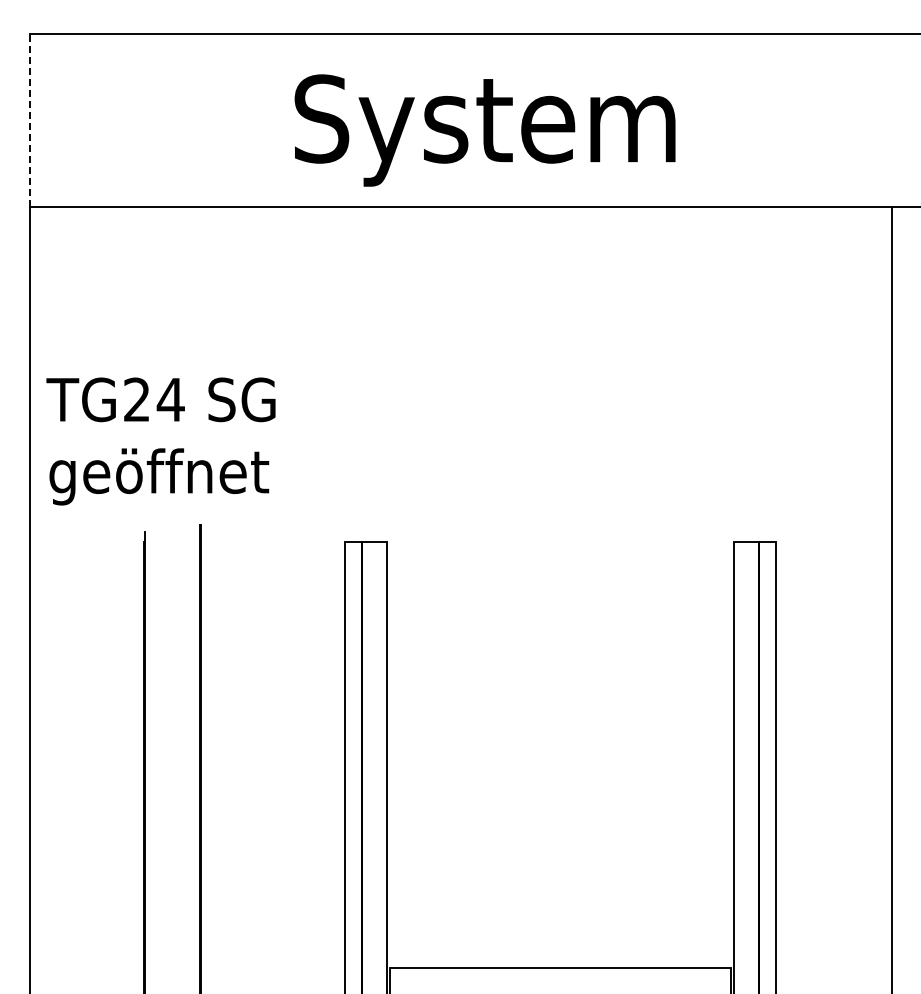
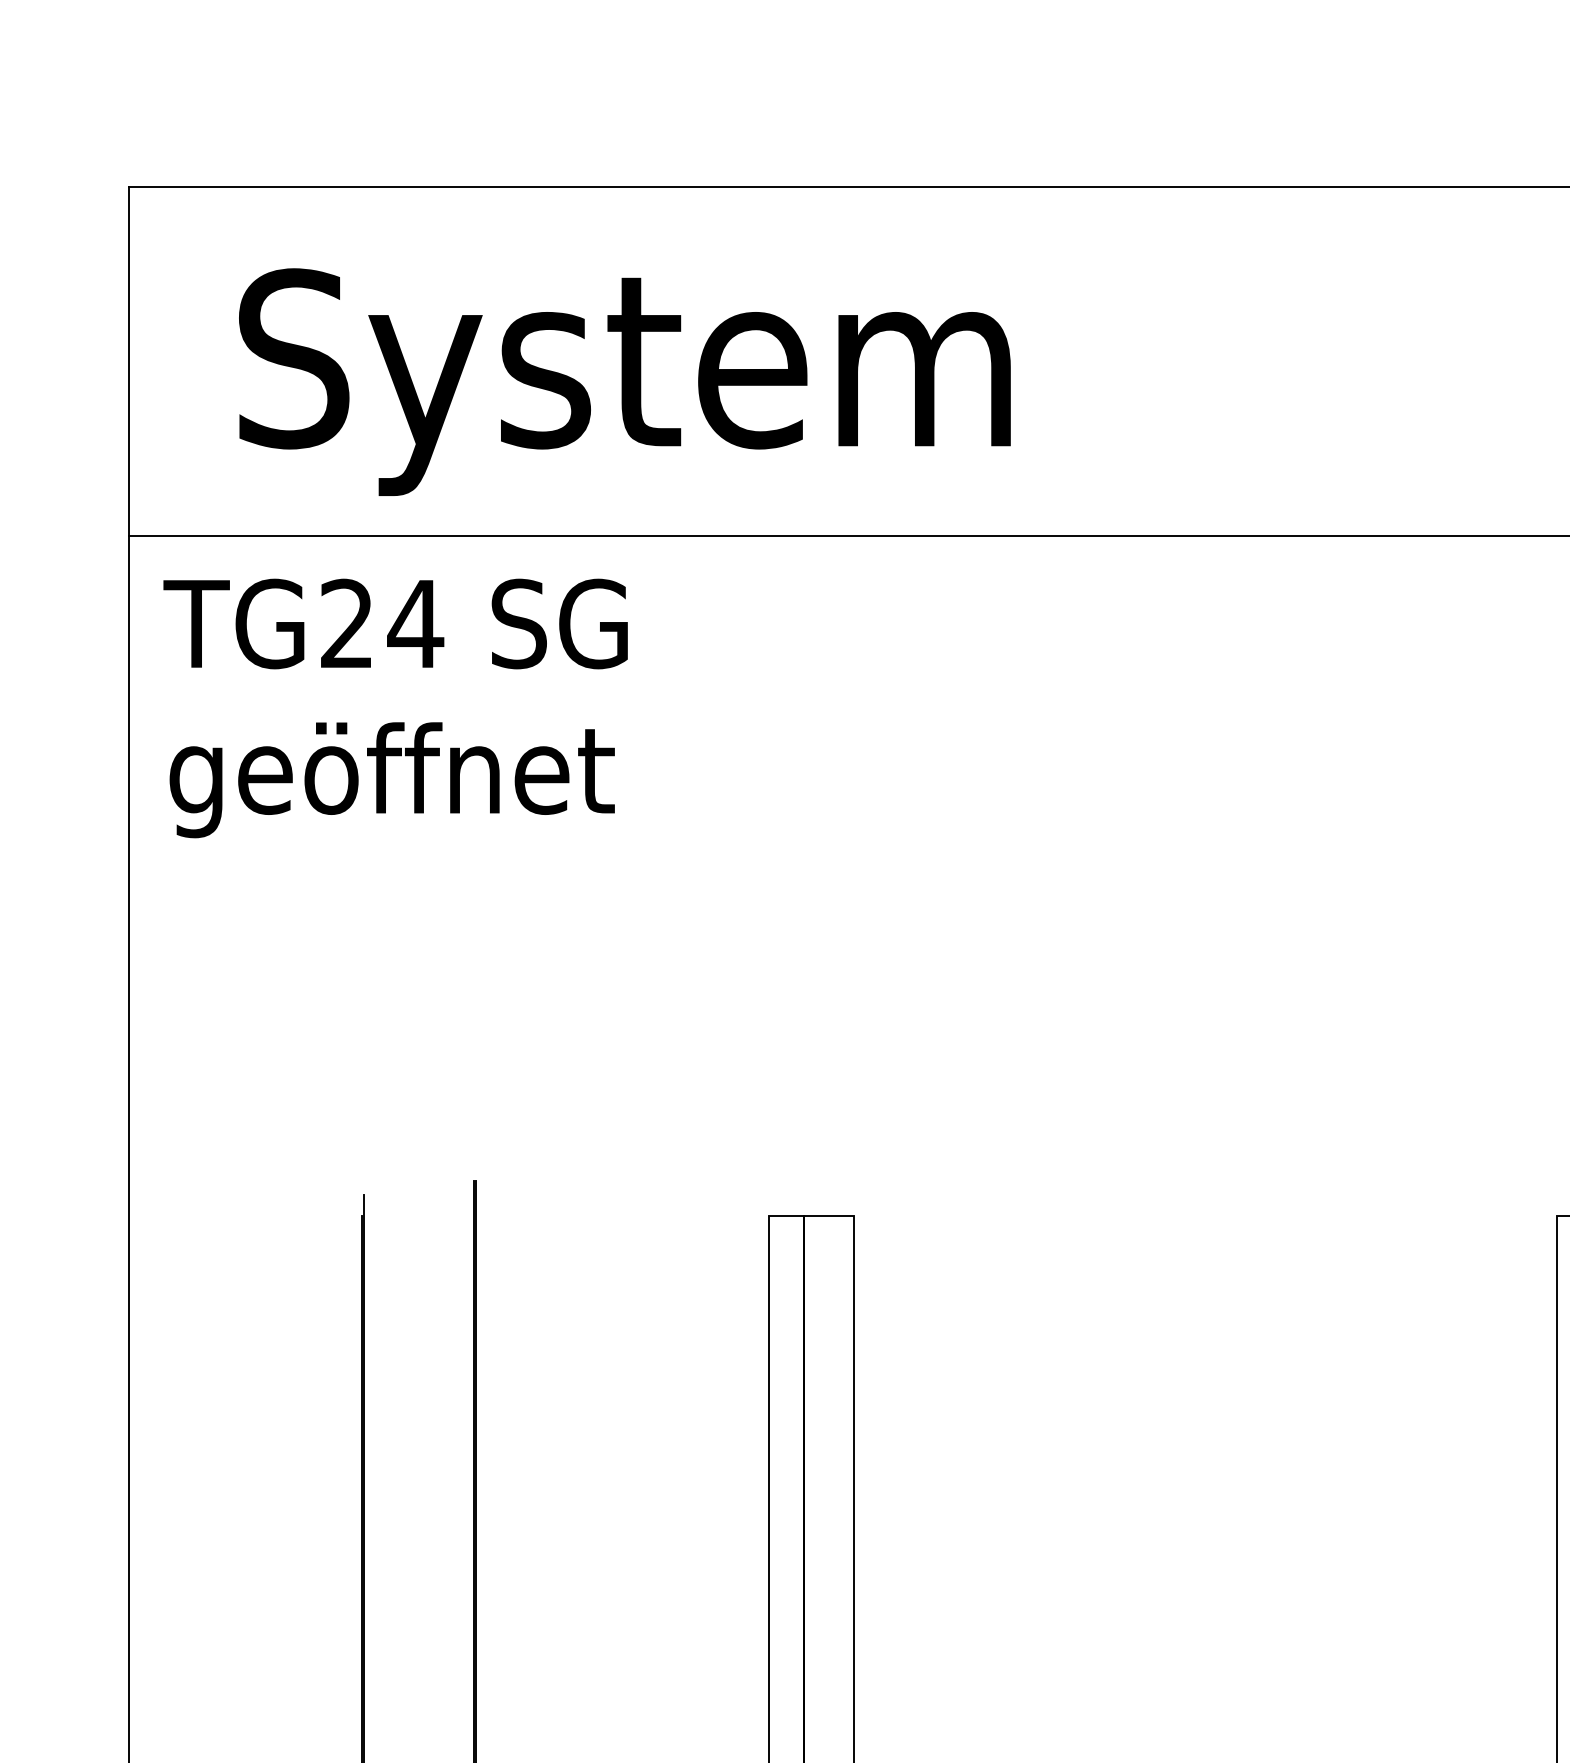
line: (29, 119) -> (129, 359), dashed -> solid
text: (484, 130) -> (623, 382), moved
text: (160, 441) -> (394, 708), moved

